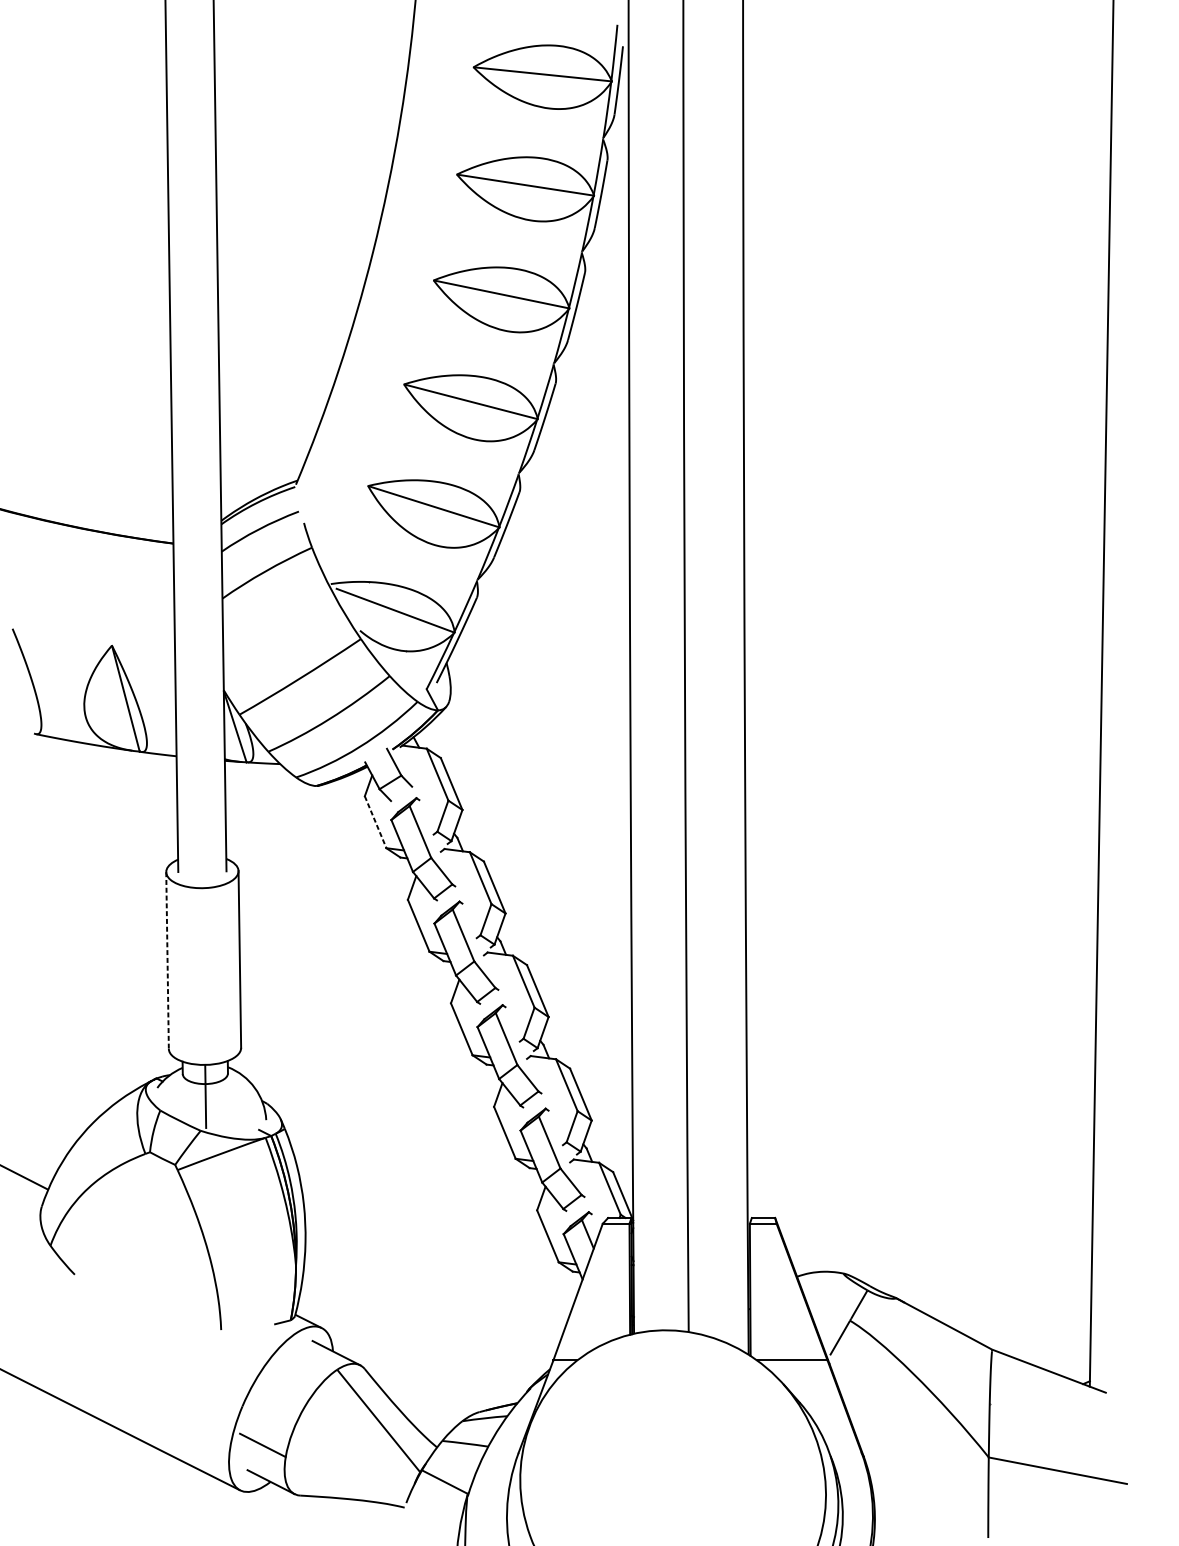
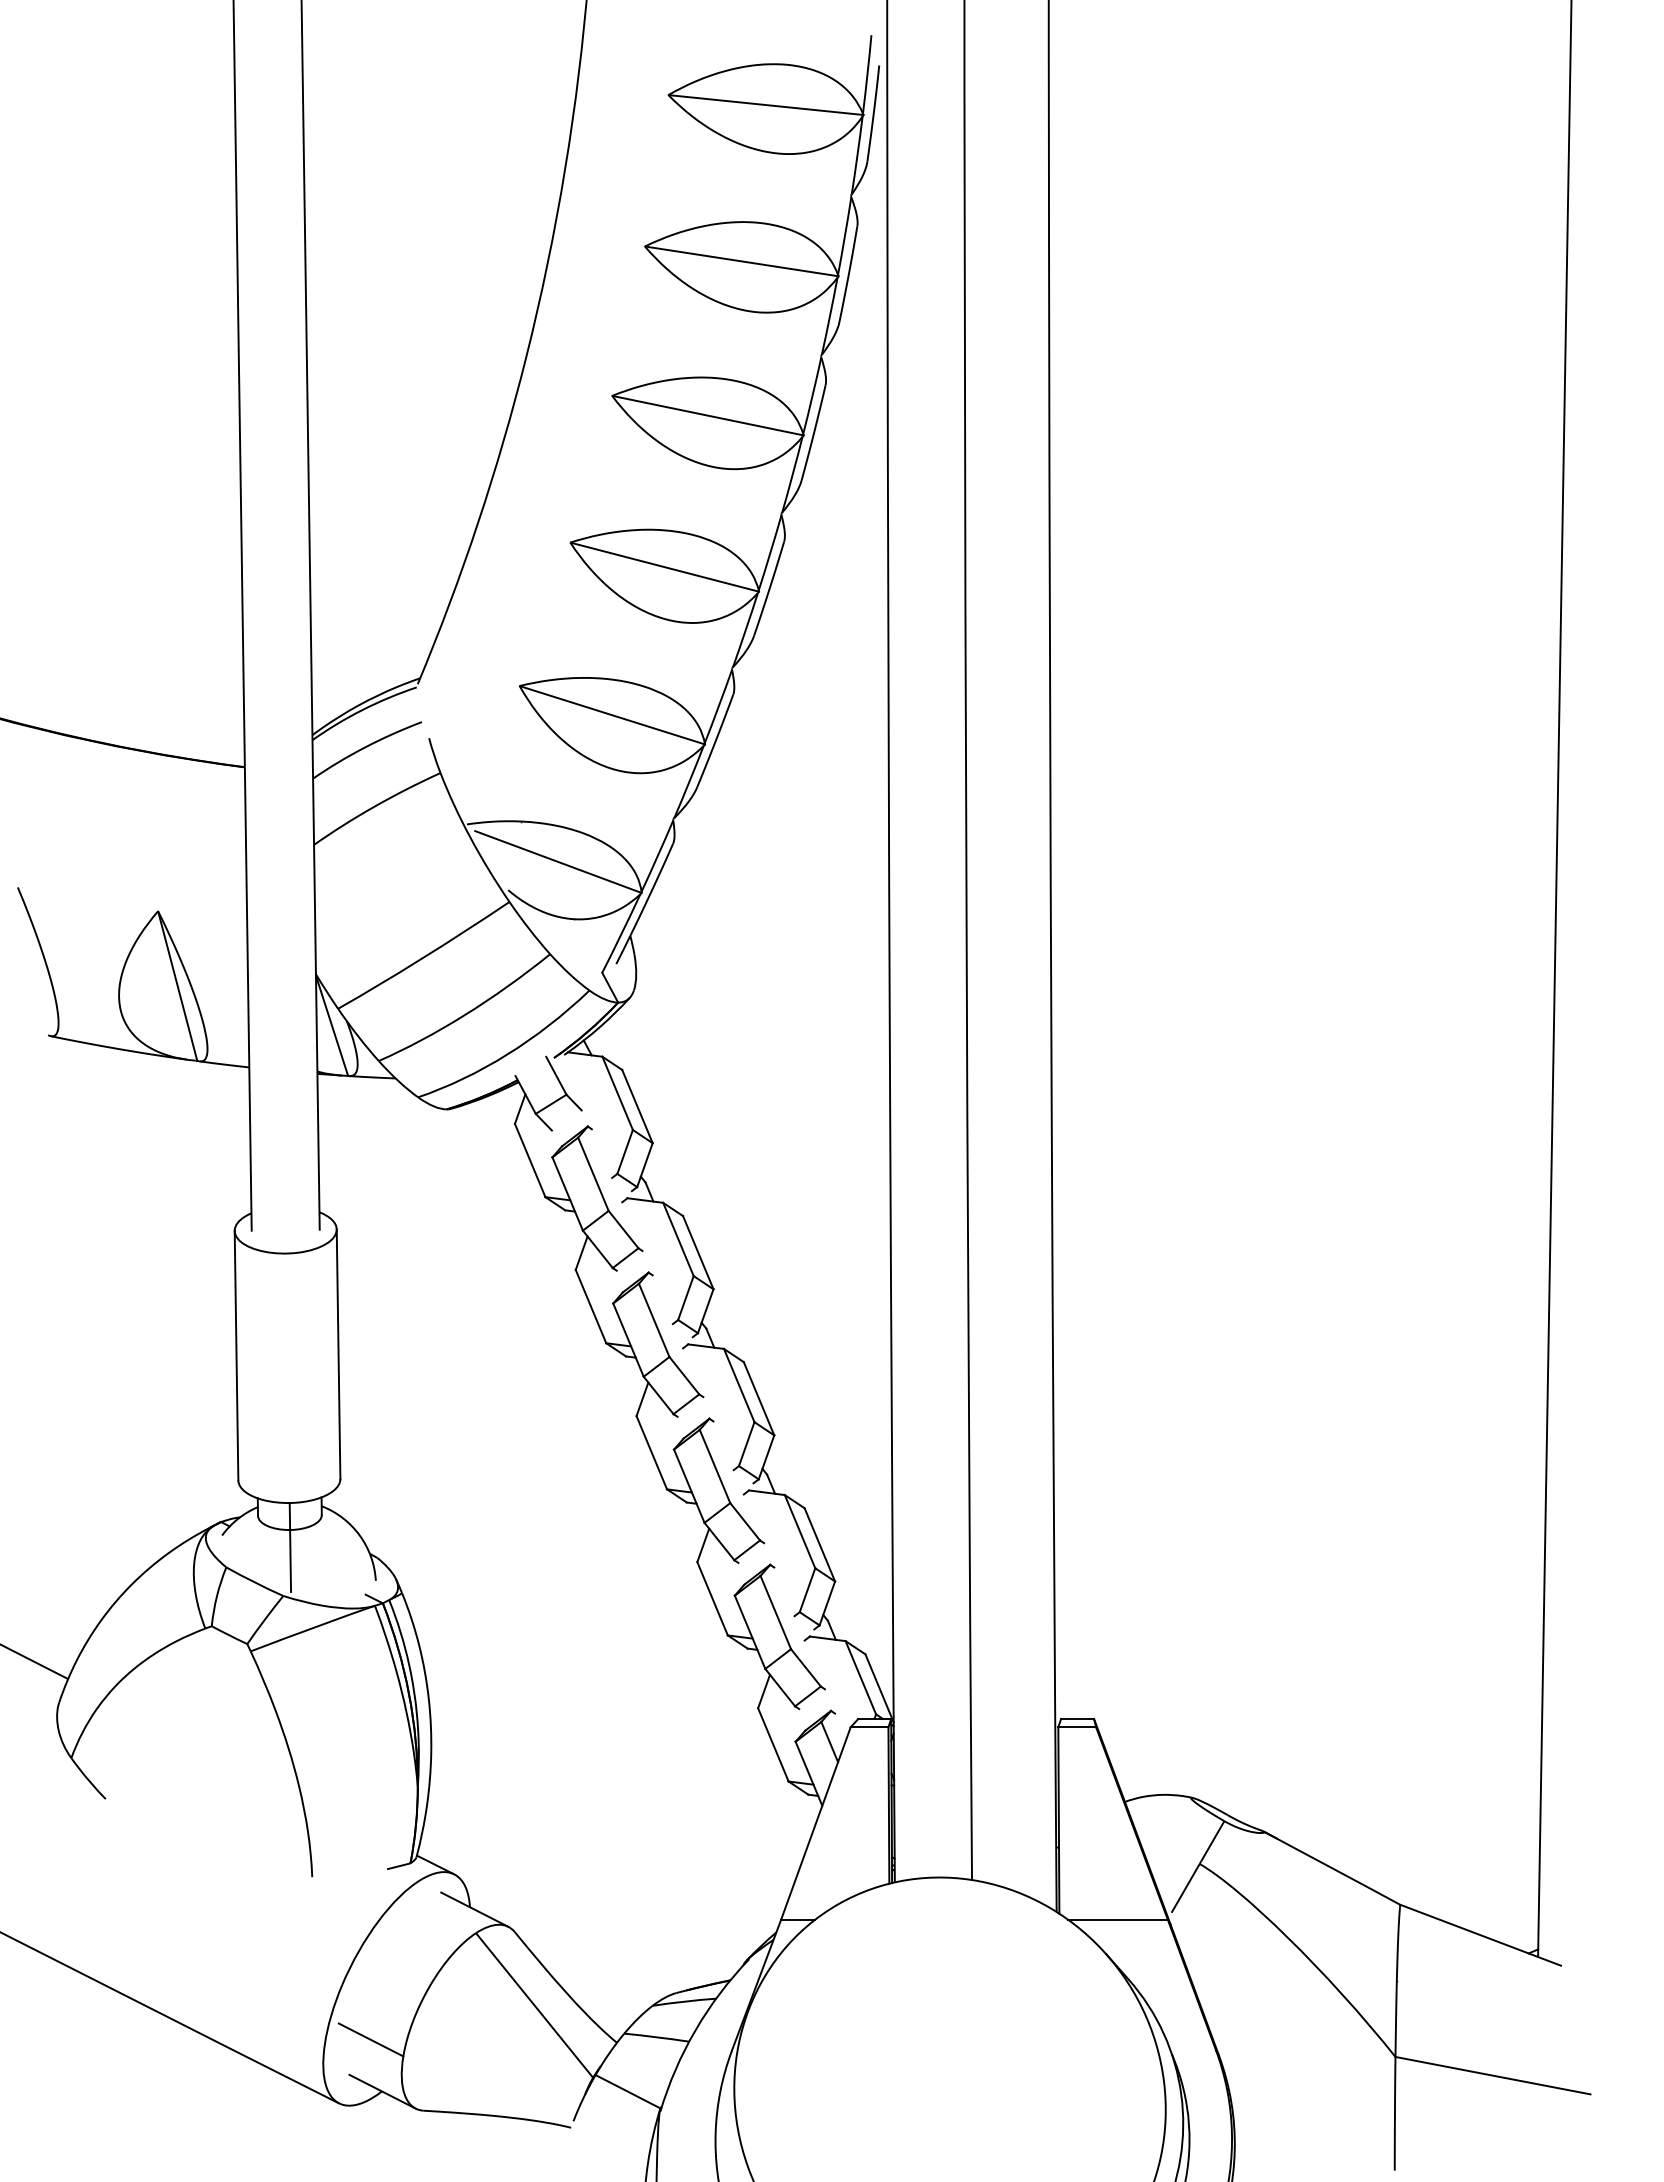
line: (375, 822) -> (530, 1160), dashed -> solid
line: (167, 960) -> (236, 1355), dashed -> solid

